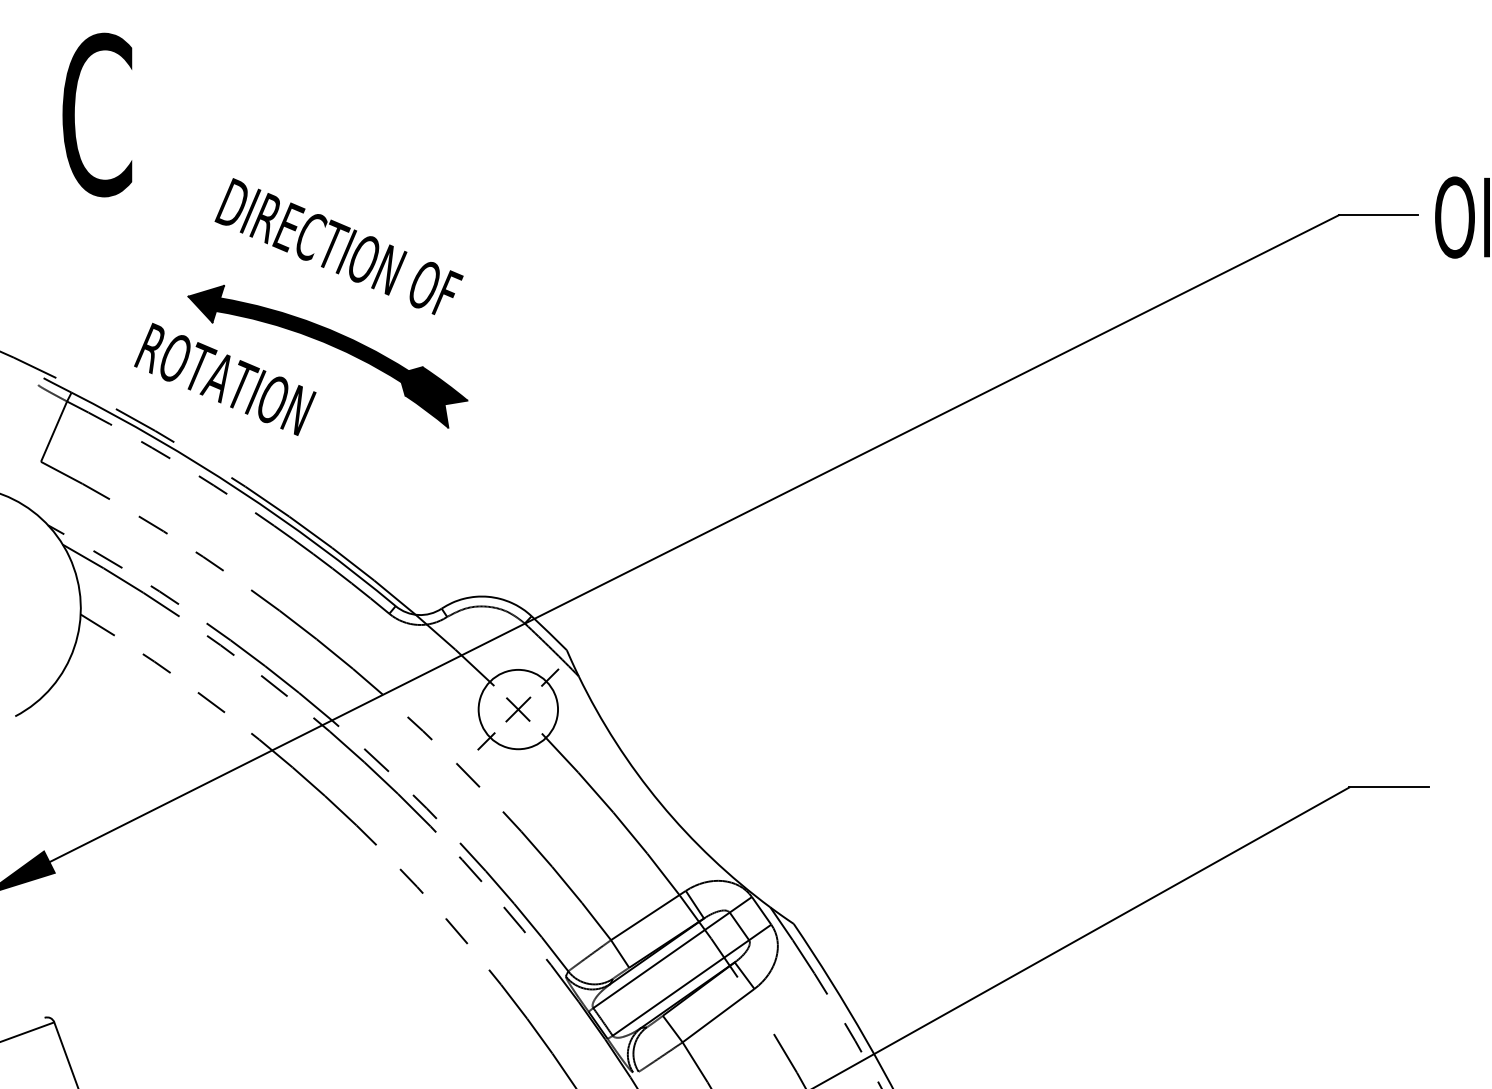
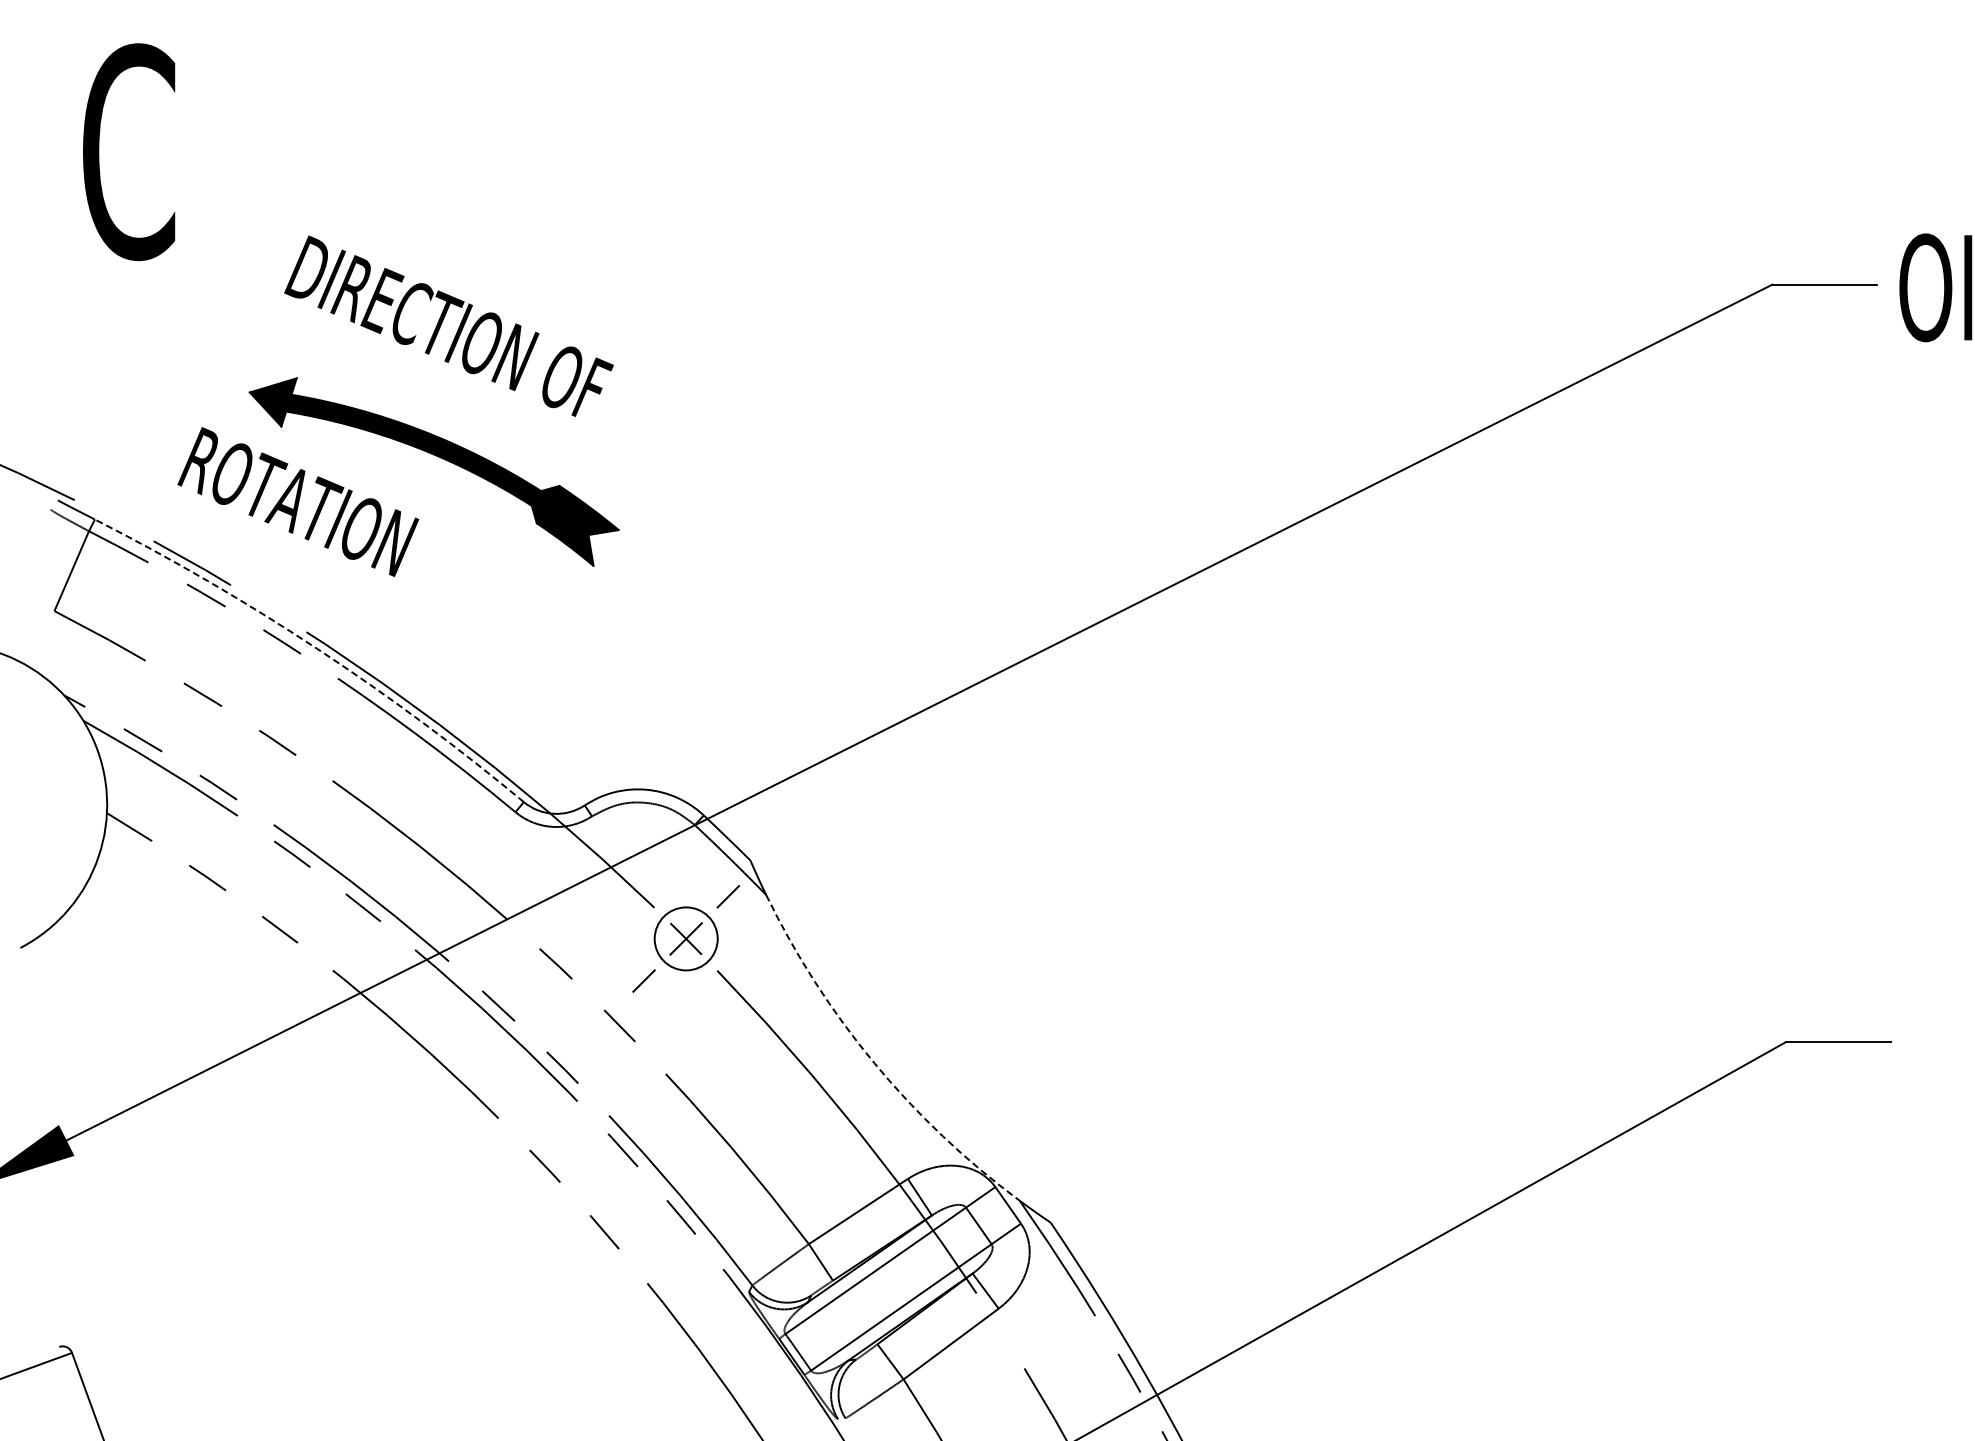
arc: (239, 490) -> (317, 648), solid -> dashed
circle: (517, 709) -> (685, 938), size x0.6
arc: (660, 803) -> (874, 1063), solid -> dashed

